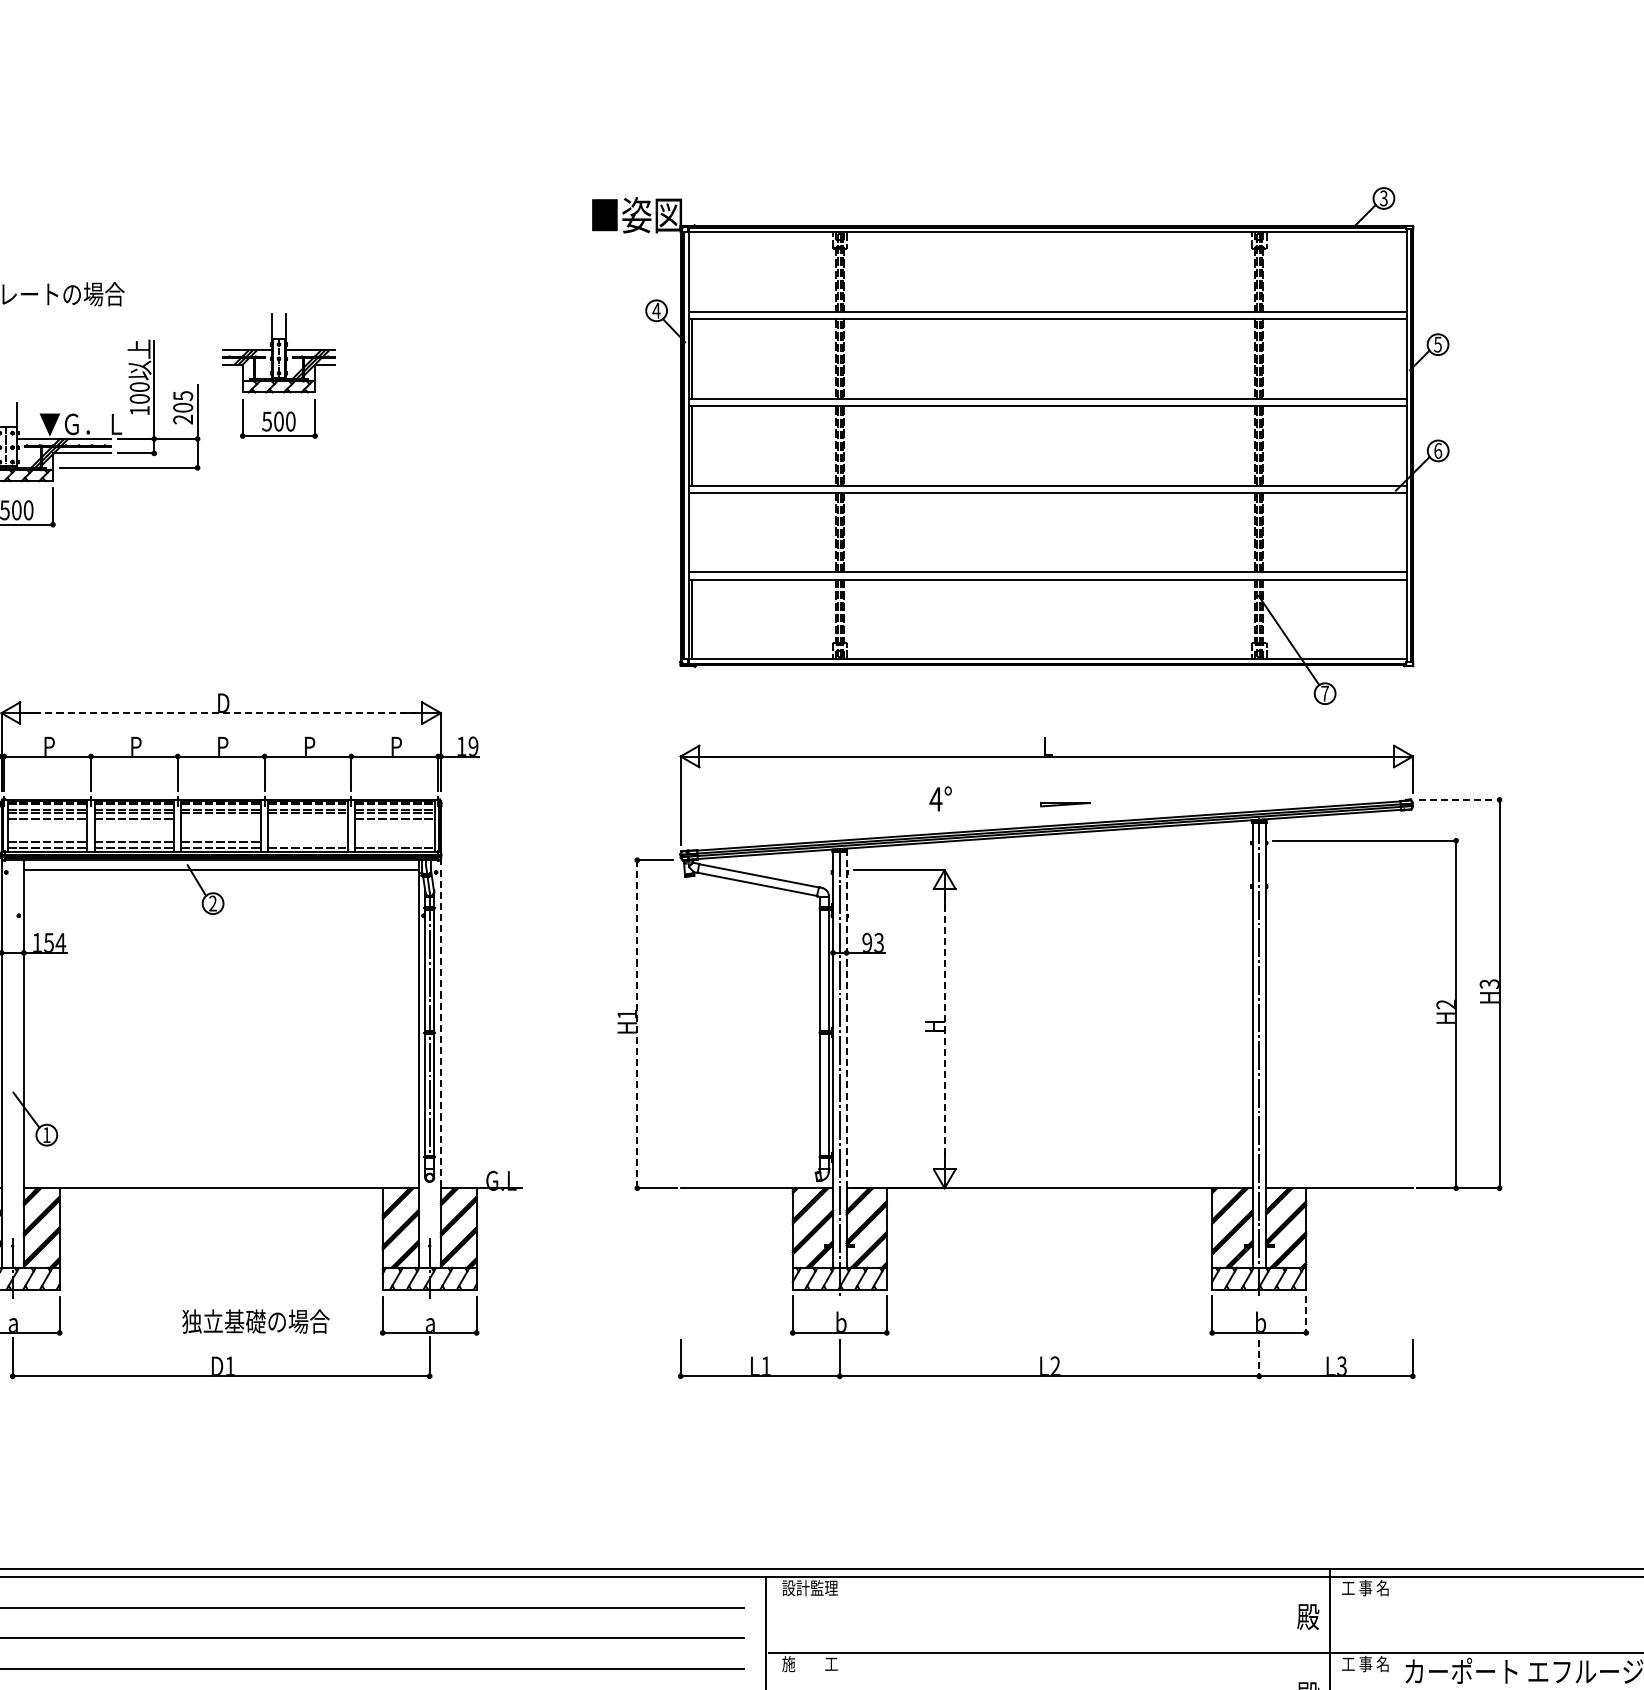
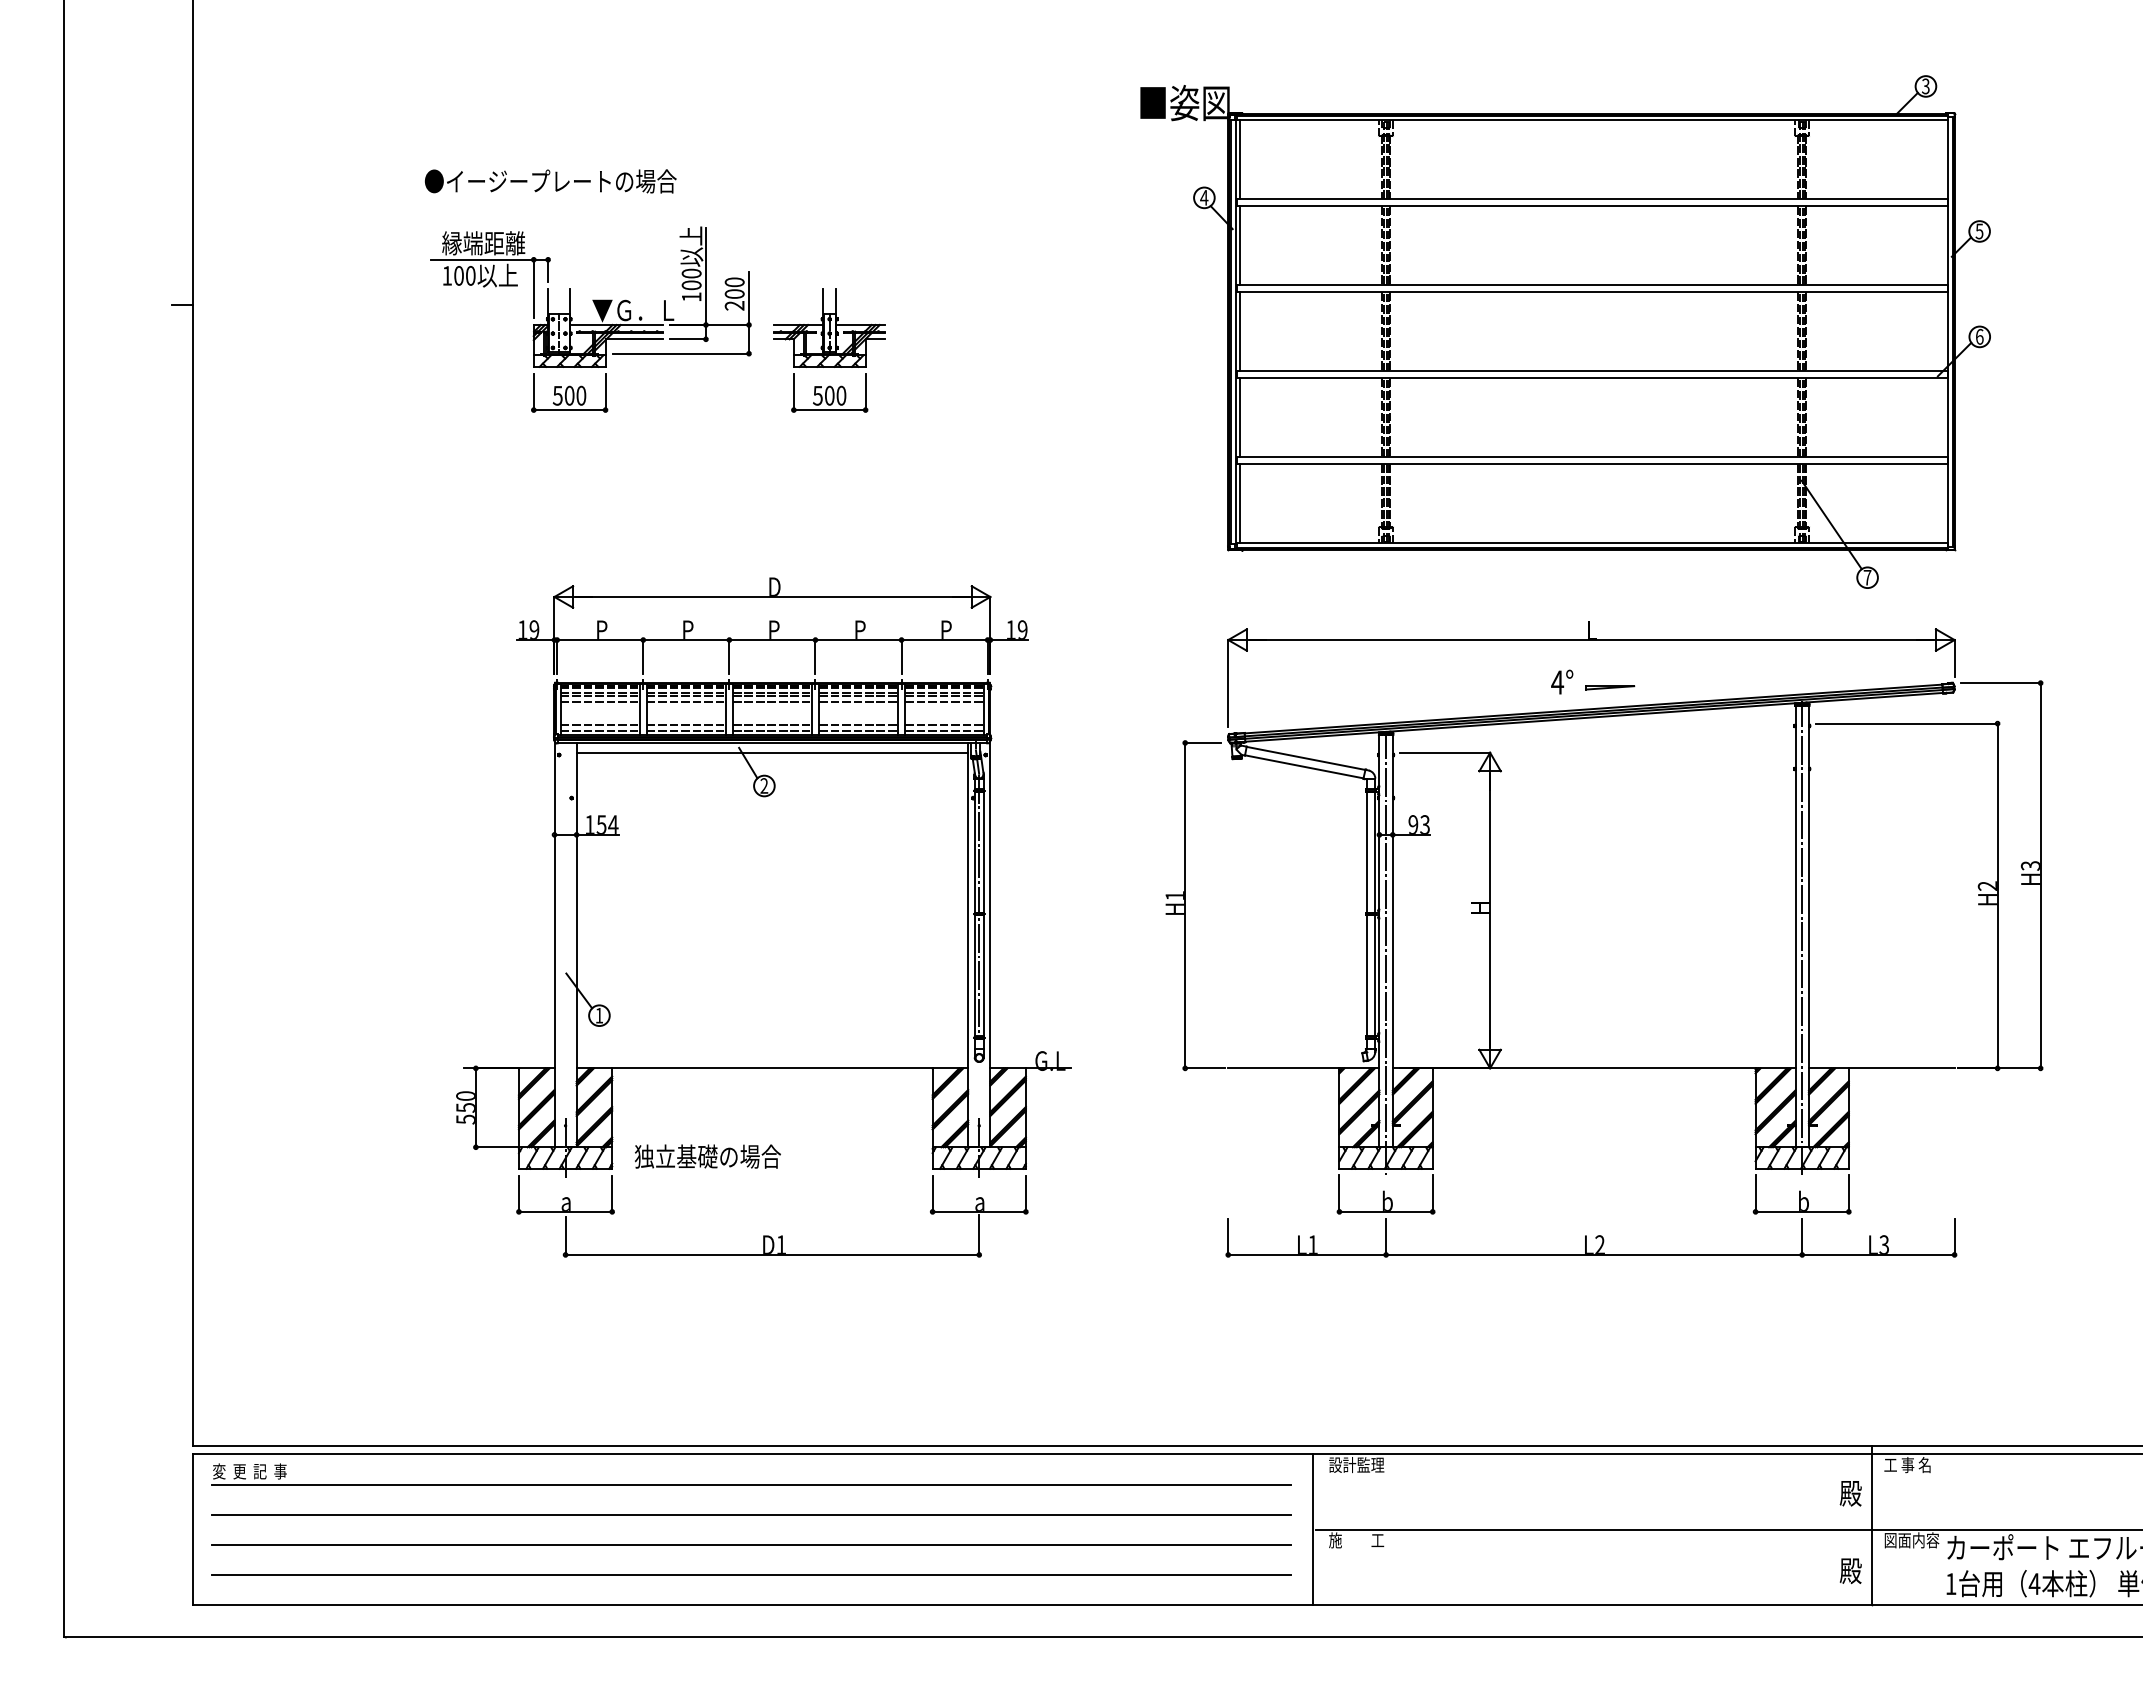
line: (692, 272) -> (1239, 159), added
part: (278, 375) -> (829, 350), moved
text: (182, 396) -> (734, 282), 205 -> 200
line: (692, 532) -> (1239, 417), added
line: (221, 713) -> (772, 597), dashed -> solid
text: (940, 798) -> (1562, 681), moved
line: (1460, 800) -> (2001, 683), dashed -> solid
line: (220, 819) -> (771, 702), added
line: (307, 819) -> (858, 702), added
line: (307, 842) -> (858, 725), added
line: (394, 842) -> (944, 725), added
line: (846, 1020) -> (1392, 901), dashed -> solid
line: (441, 1023) -> (990, 904), dashed -> solid
line: (637, 1024) -> (1185, 905), dashed -> solid
line: (945, 1029) -> (1490, 910), dashed -> solid
line: (1305, 1315) -> (1848, 1194), dashed -> solid
text: (255, 1321) -> (707, 1156), moved
line: (1259, 1358) -> (1802, 1237), dashed -> solid
text: (1369, 1664) -> (1911, 1540), 工 事 名 -> 図面内容

